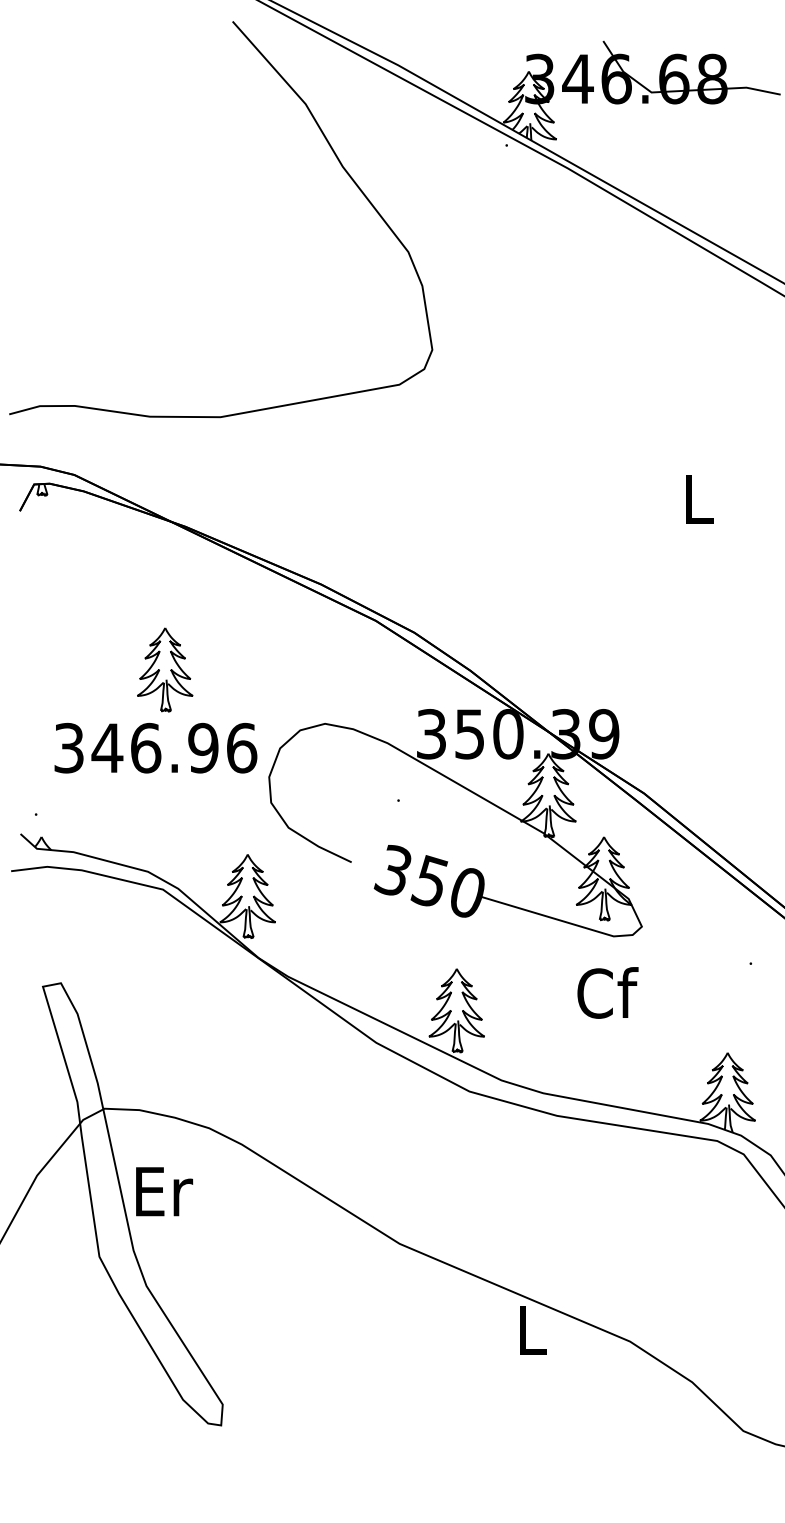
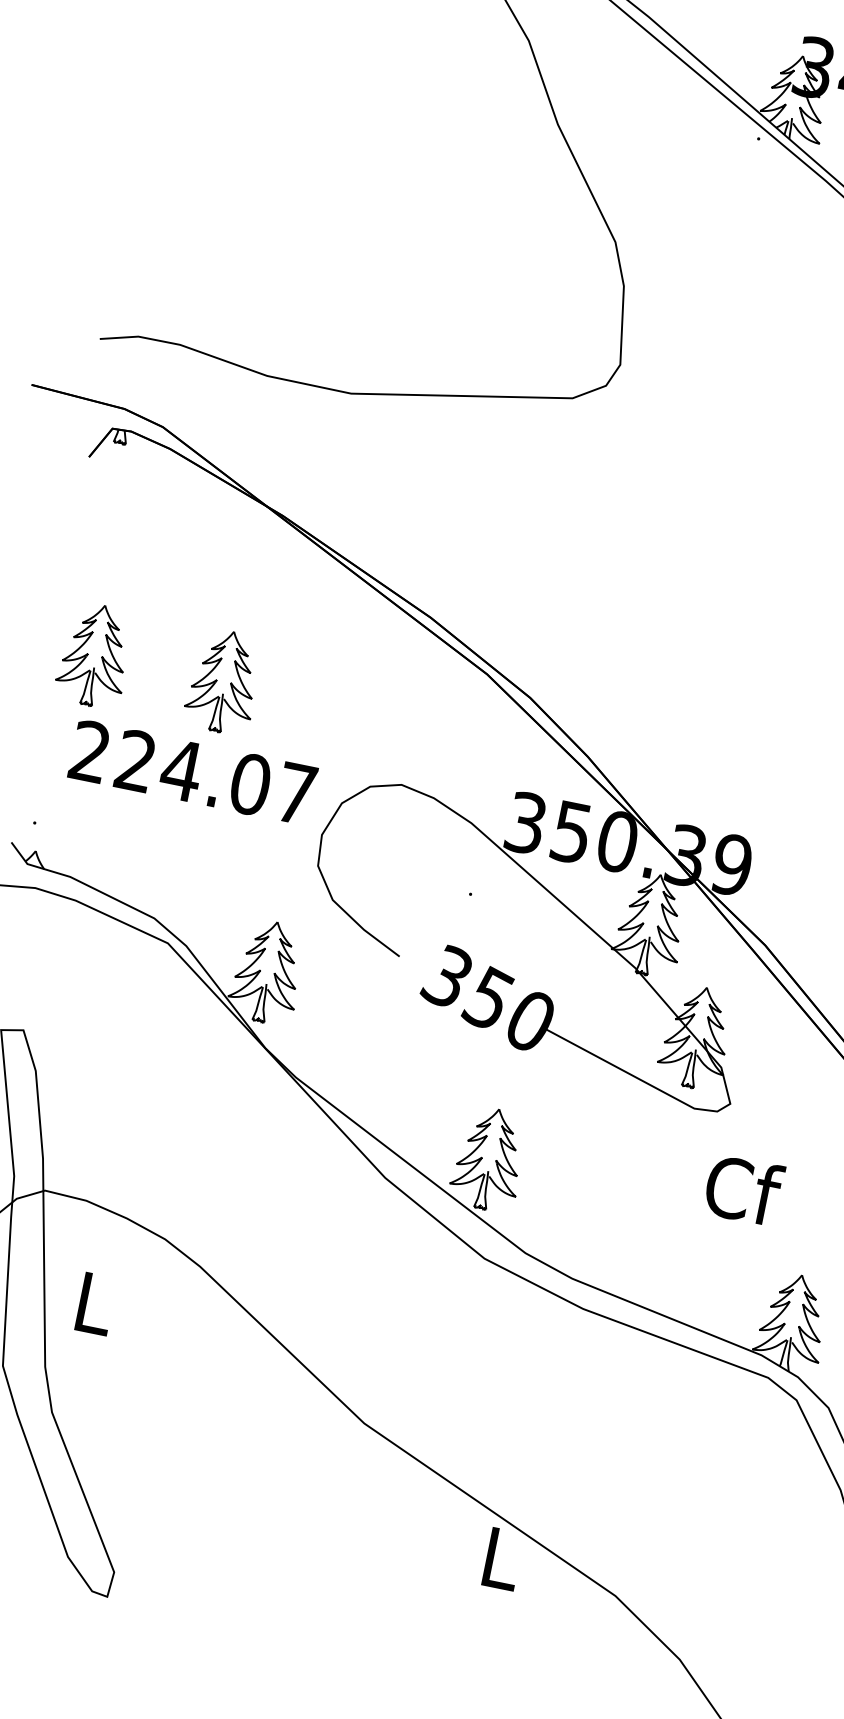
part: (57, 669) -> (95, 655), added
text: (155, 747) -> (193, 771), 346.96 -> 224.07
text: (607, 992) -> (743, 1189), moved
text: (164, 1191) -> (96, 1303), Er -> L

